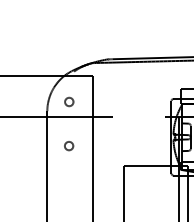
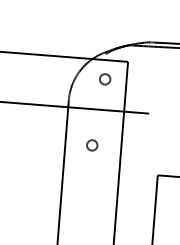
circle: (69, 101) -> (105, 78), moved

